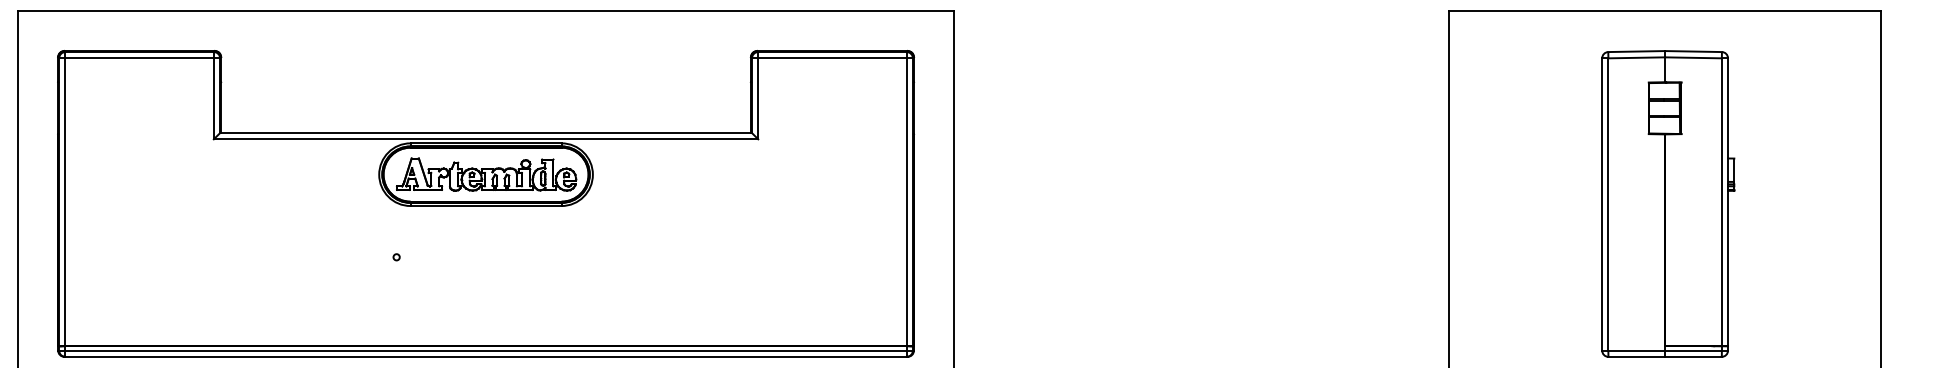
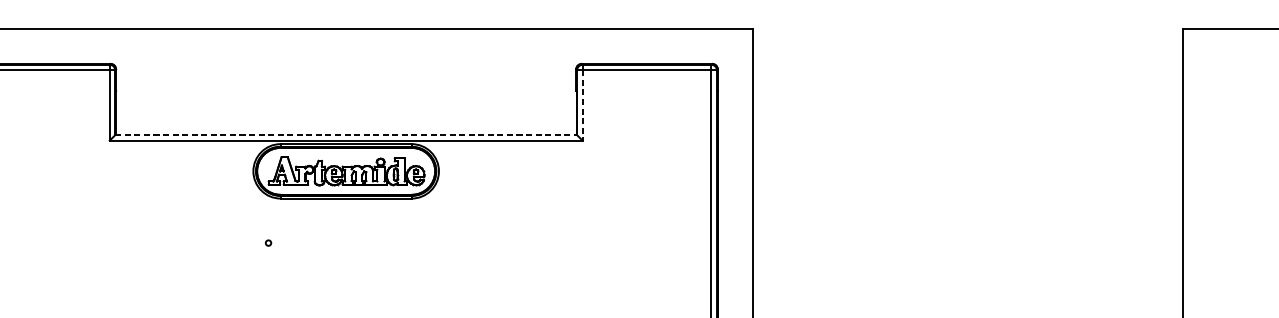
line: (758, 99) -> (582, 106), solid -> dashed
line: (486, 133) -> (346, 135), solid -> dashed

